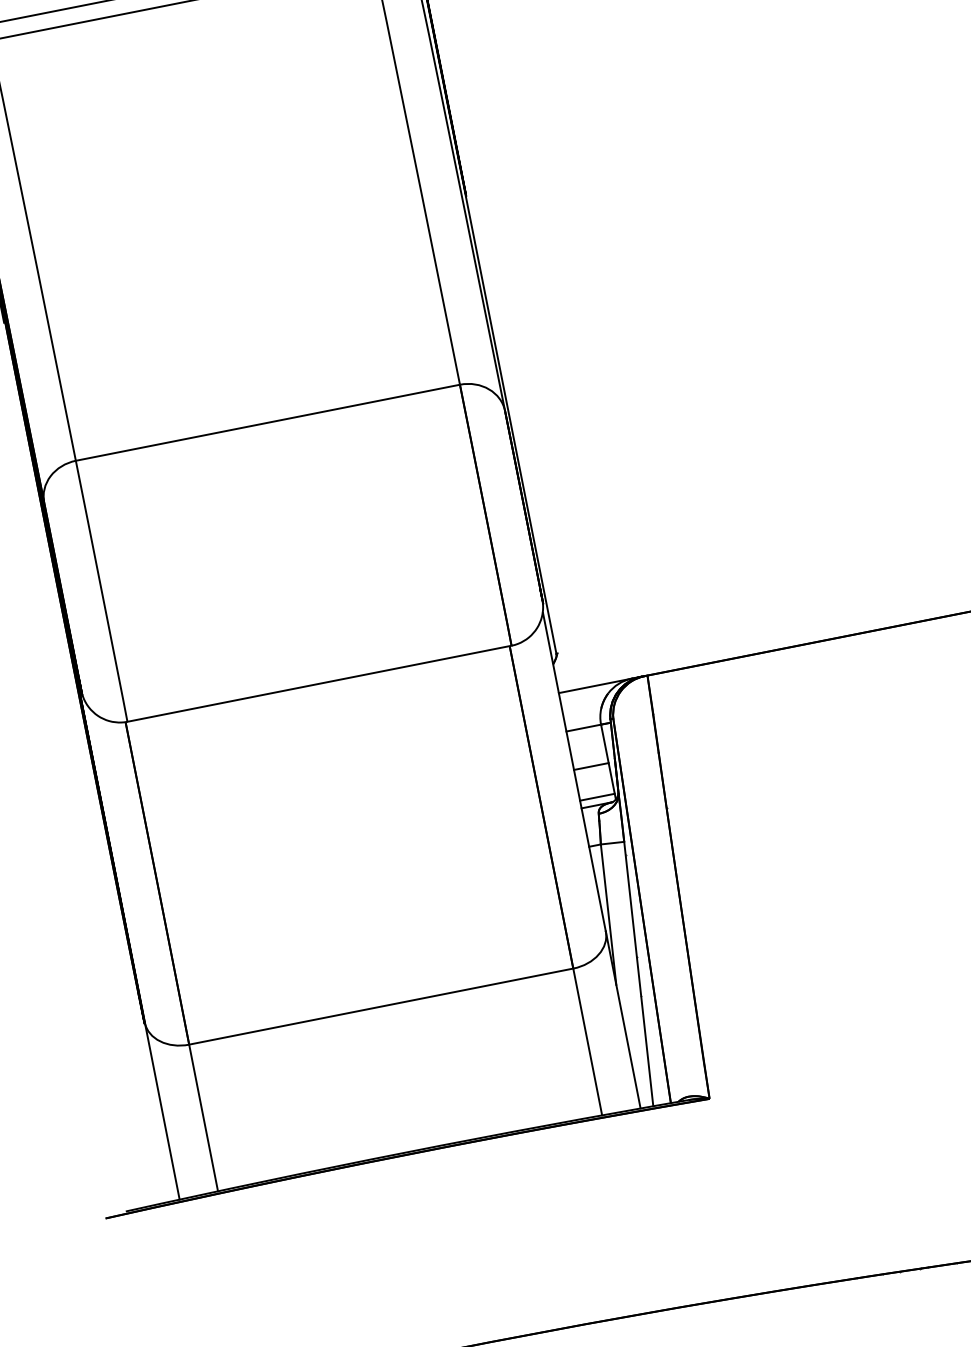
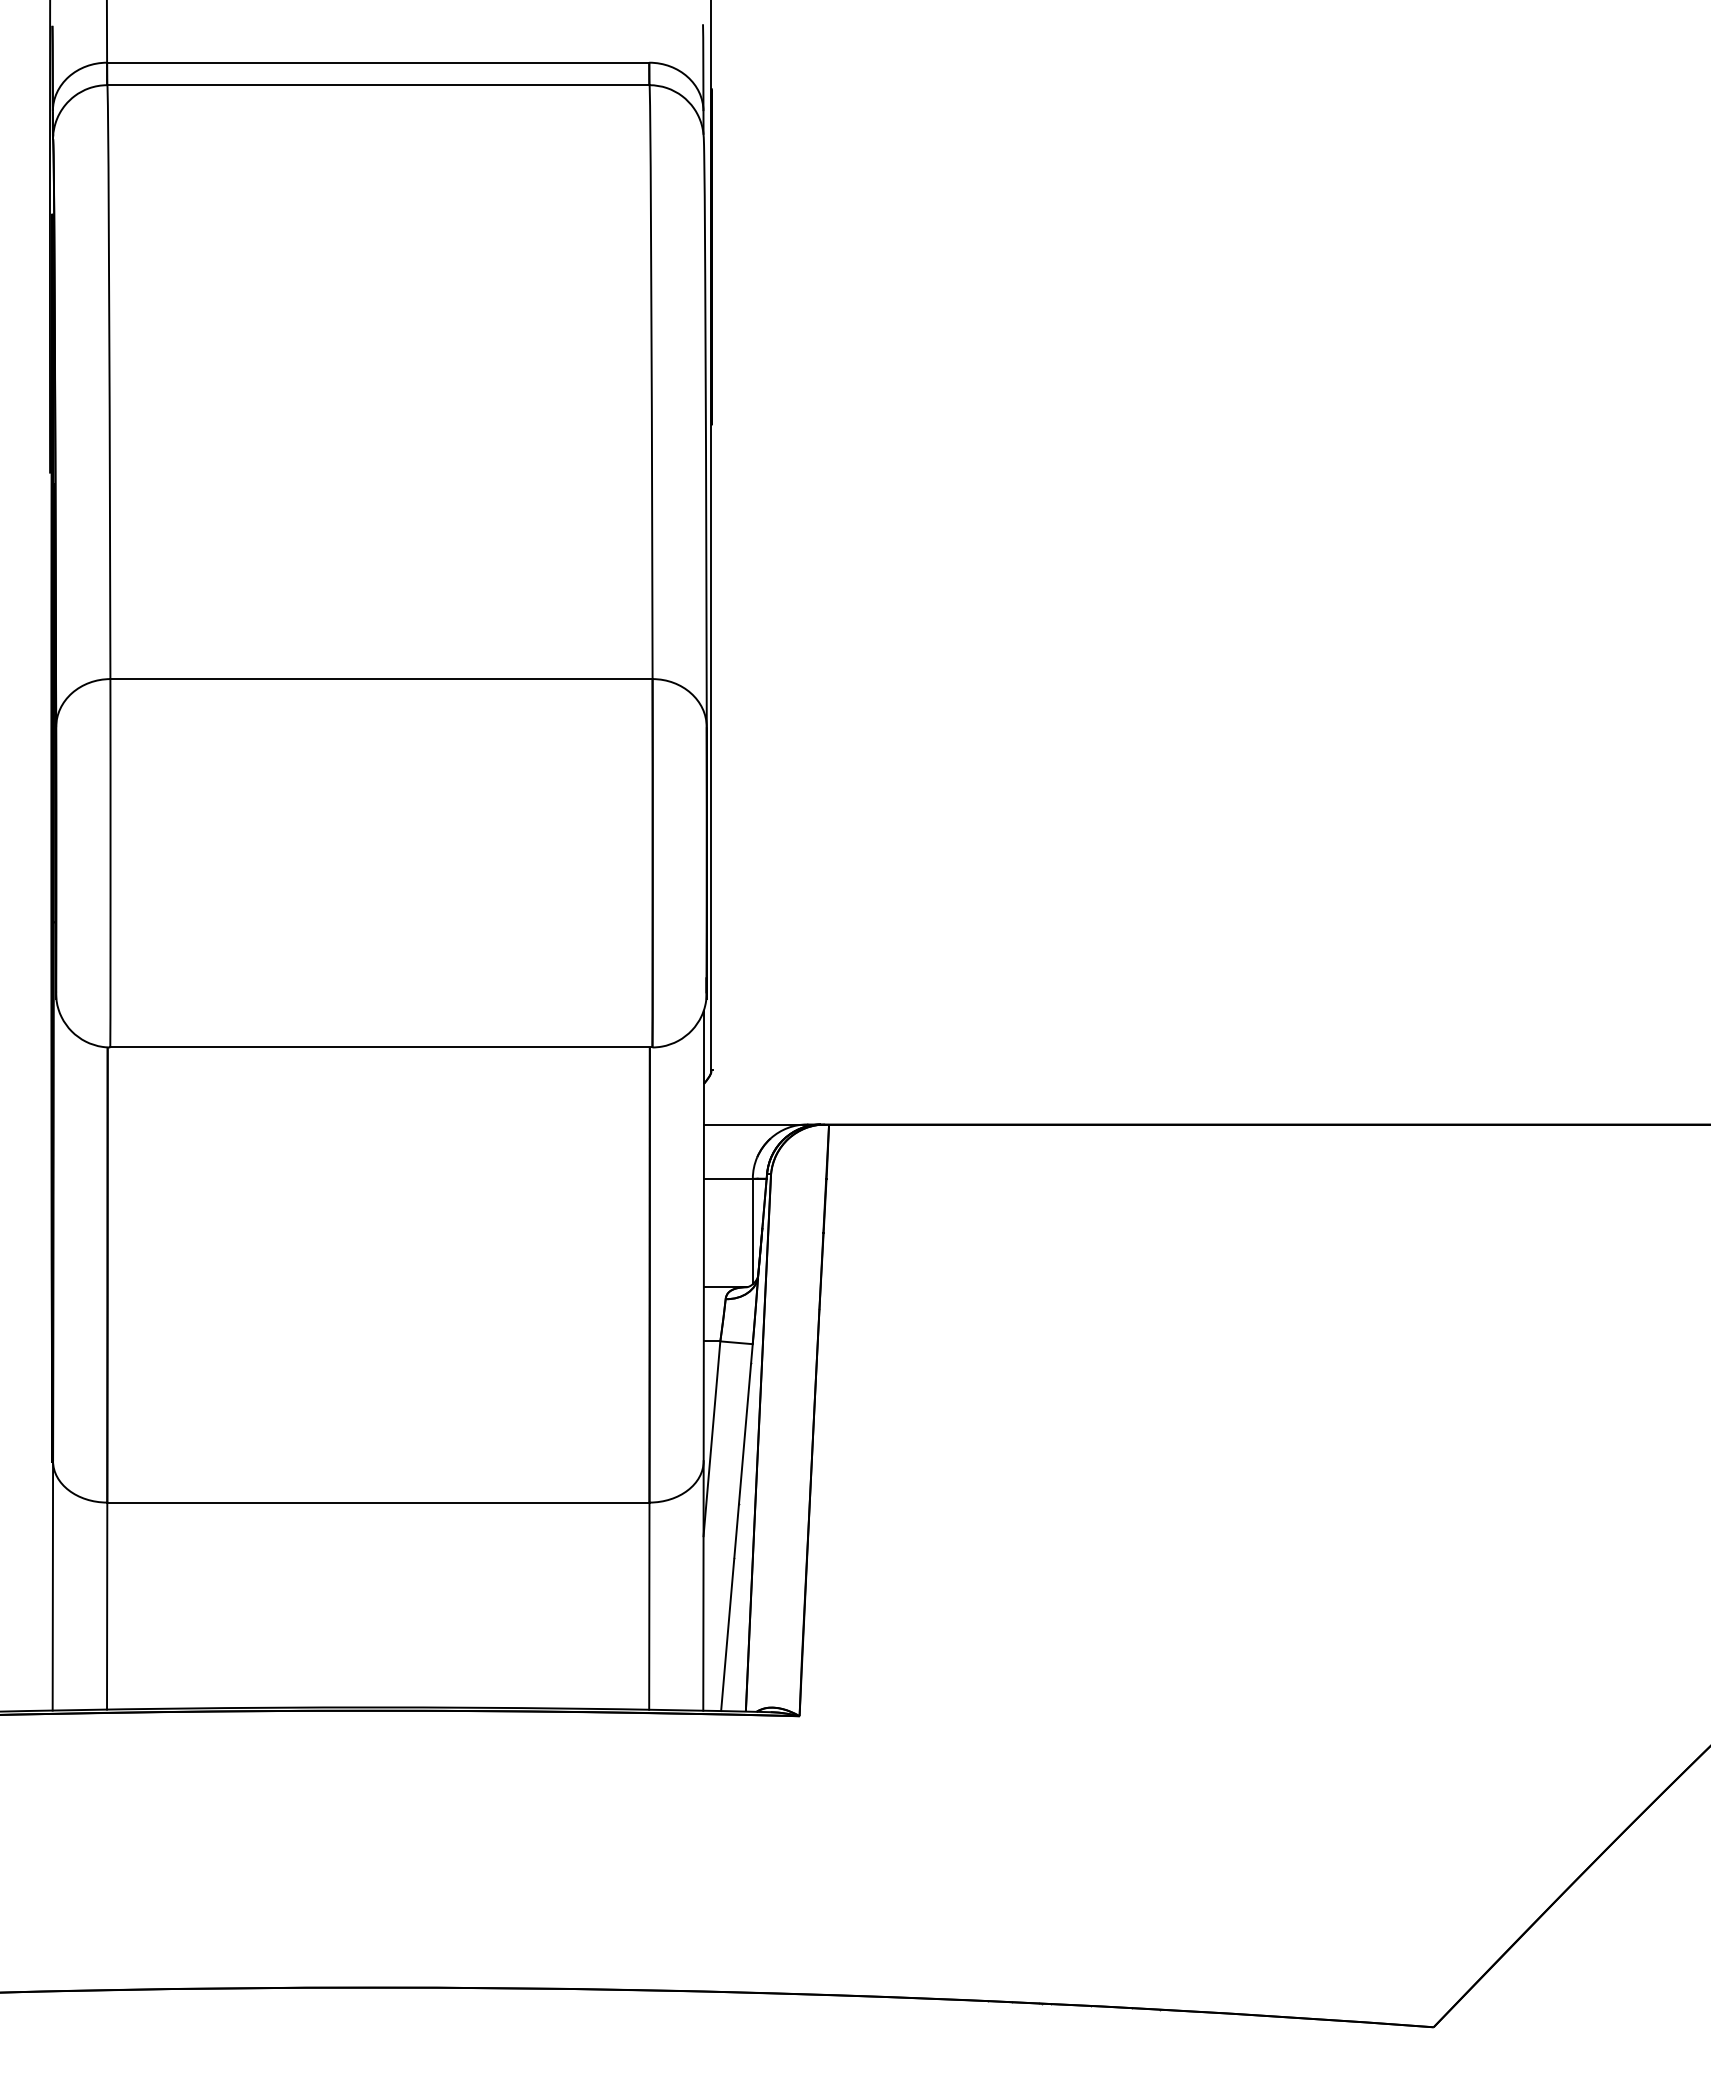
line: (590, 766) -> (727, 1232), removed
line: (596, 797) -> (727, 1276), removed

